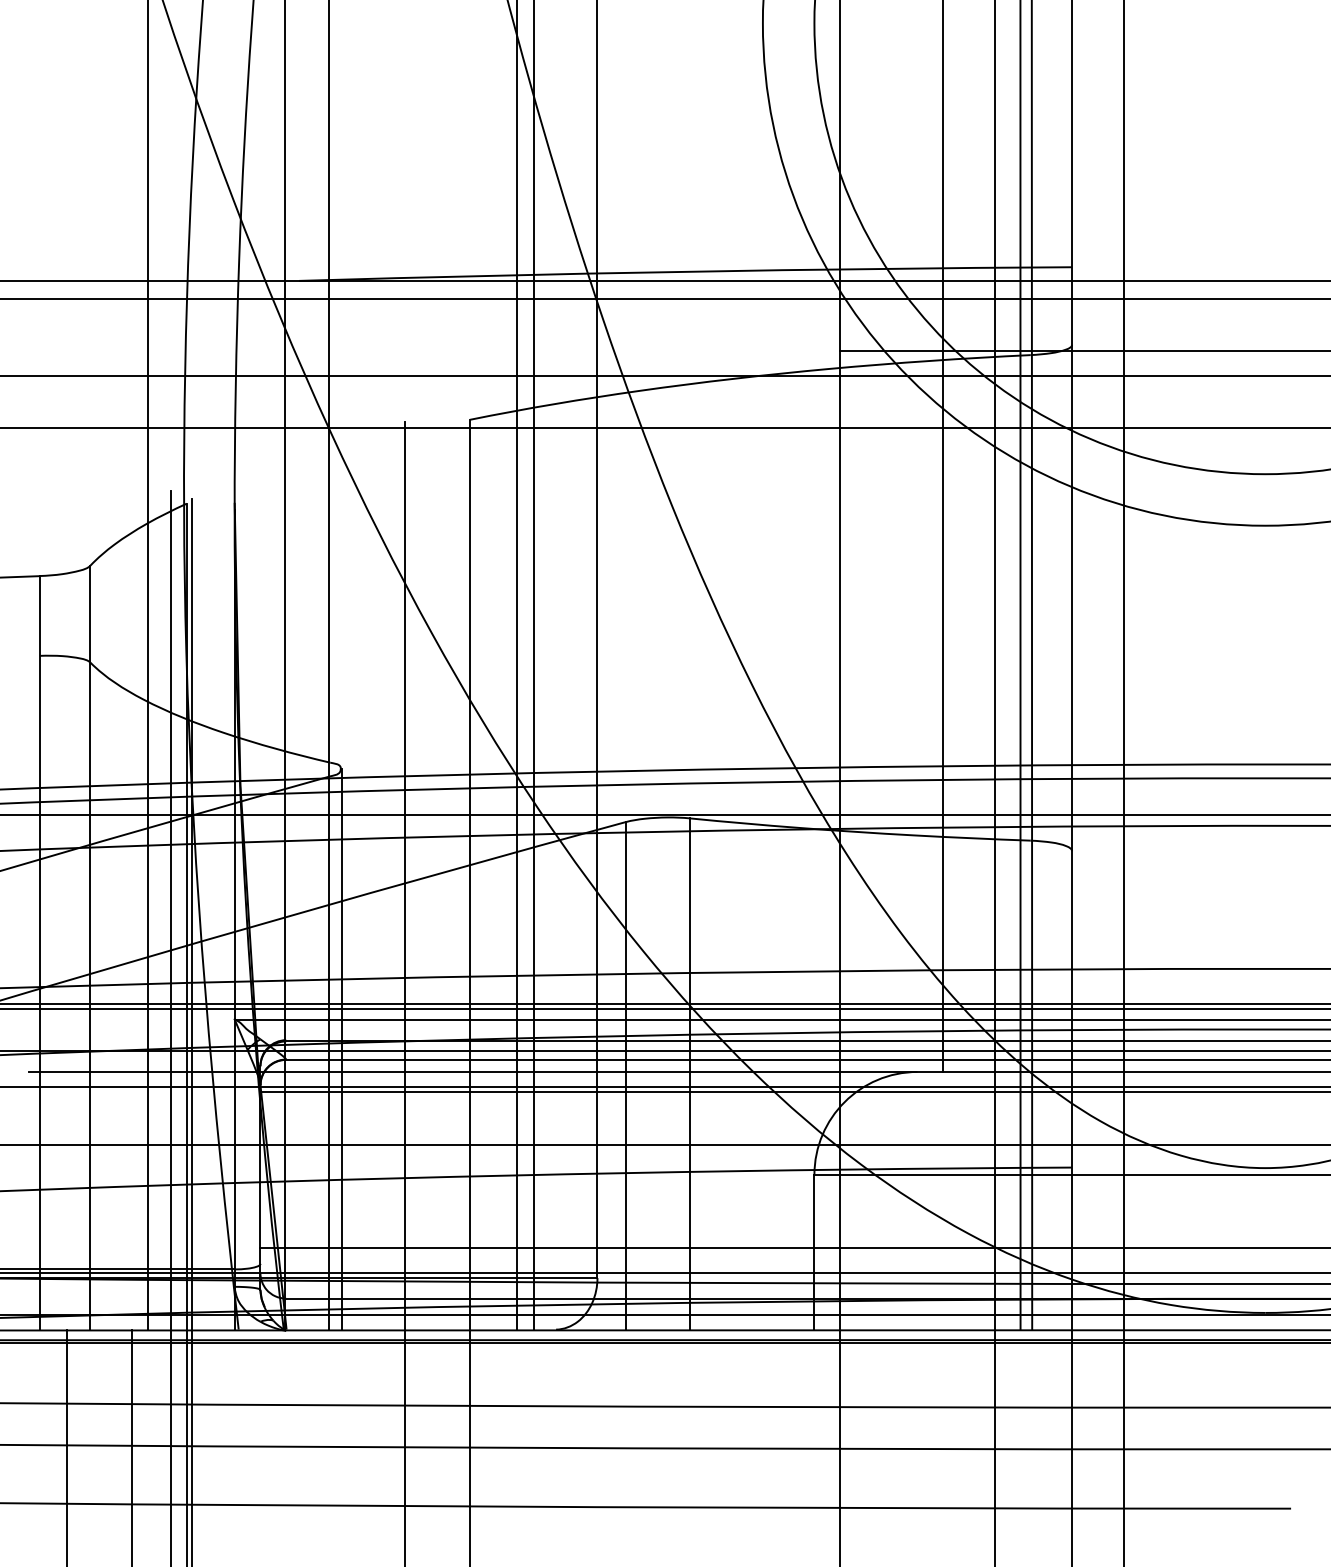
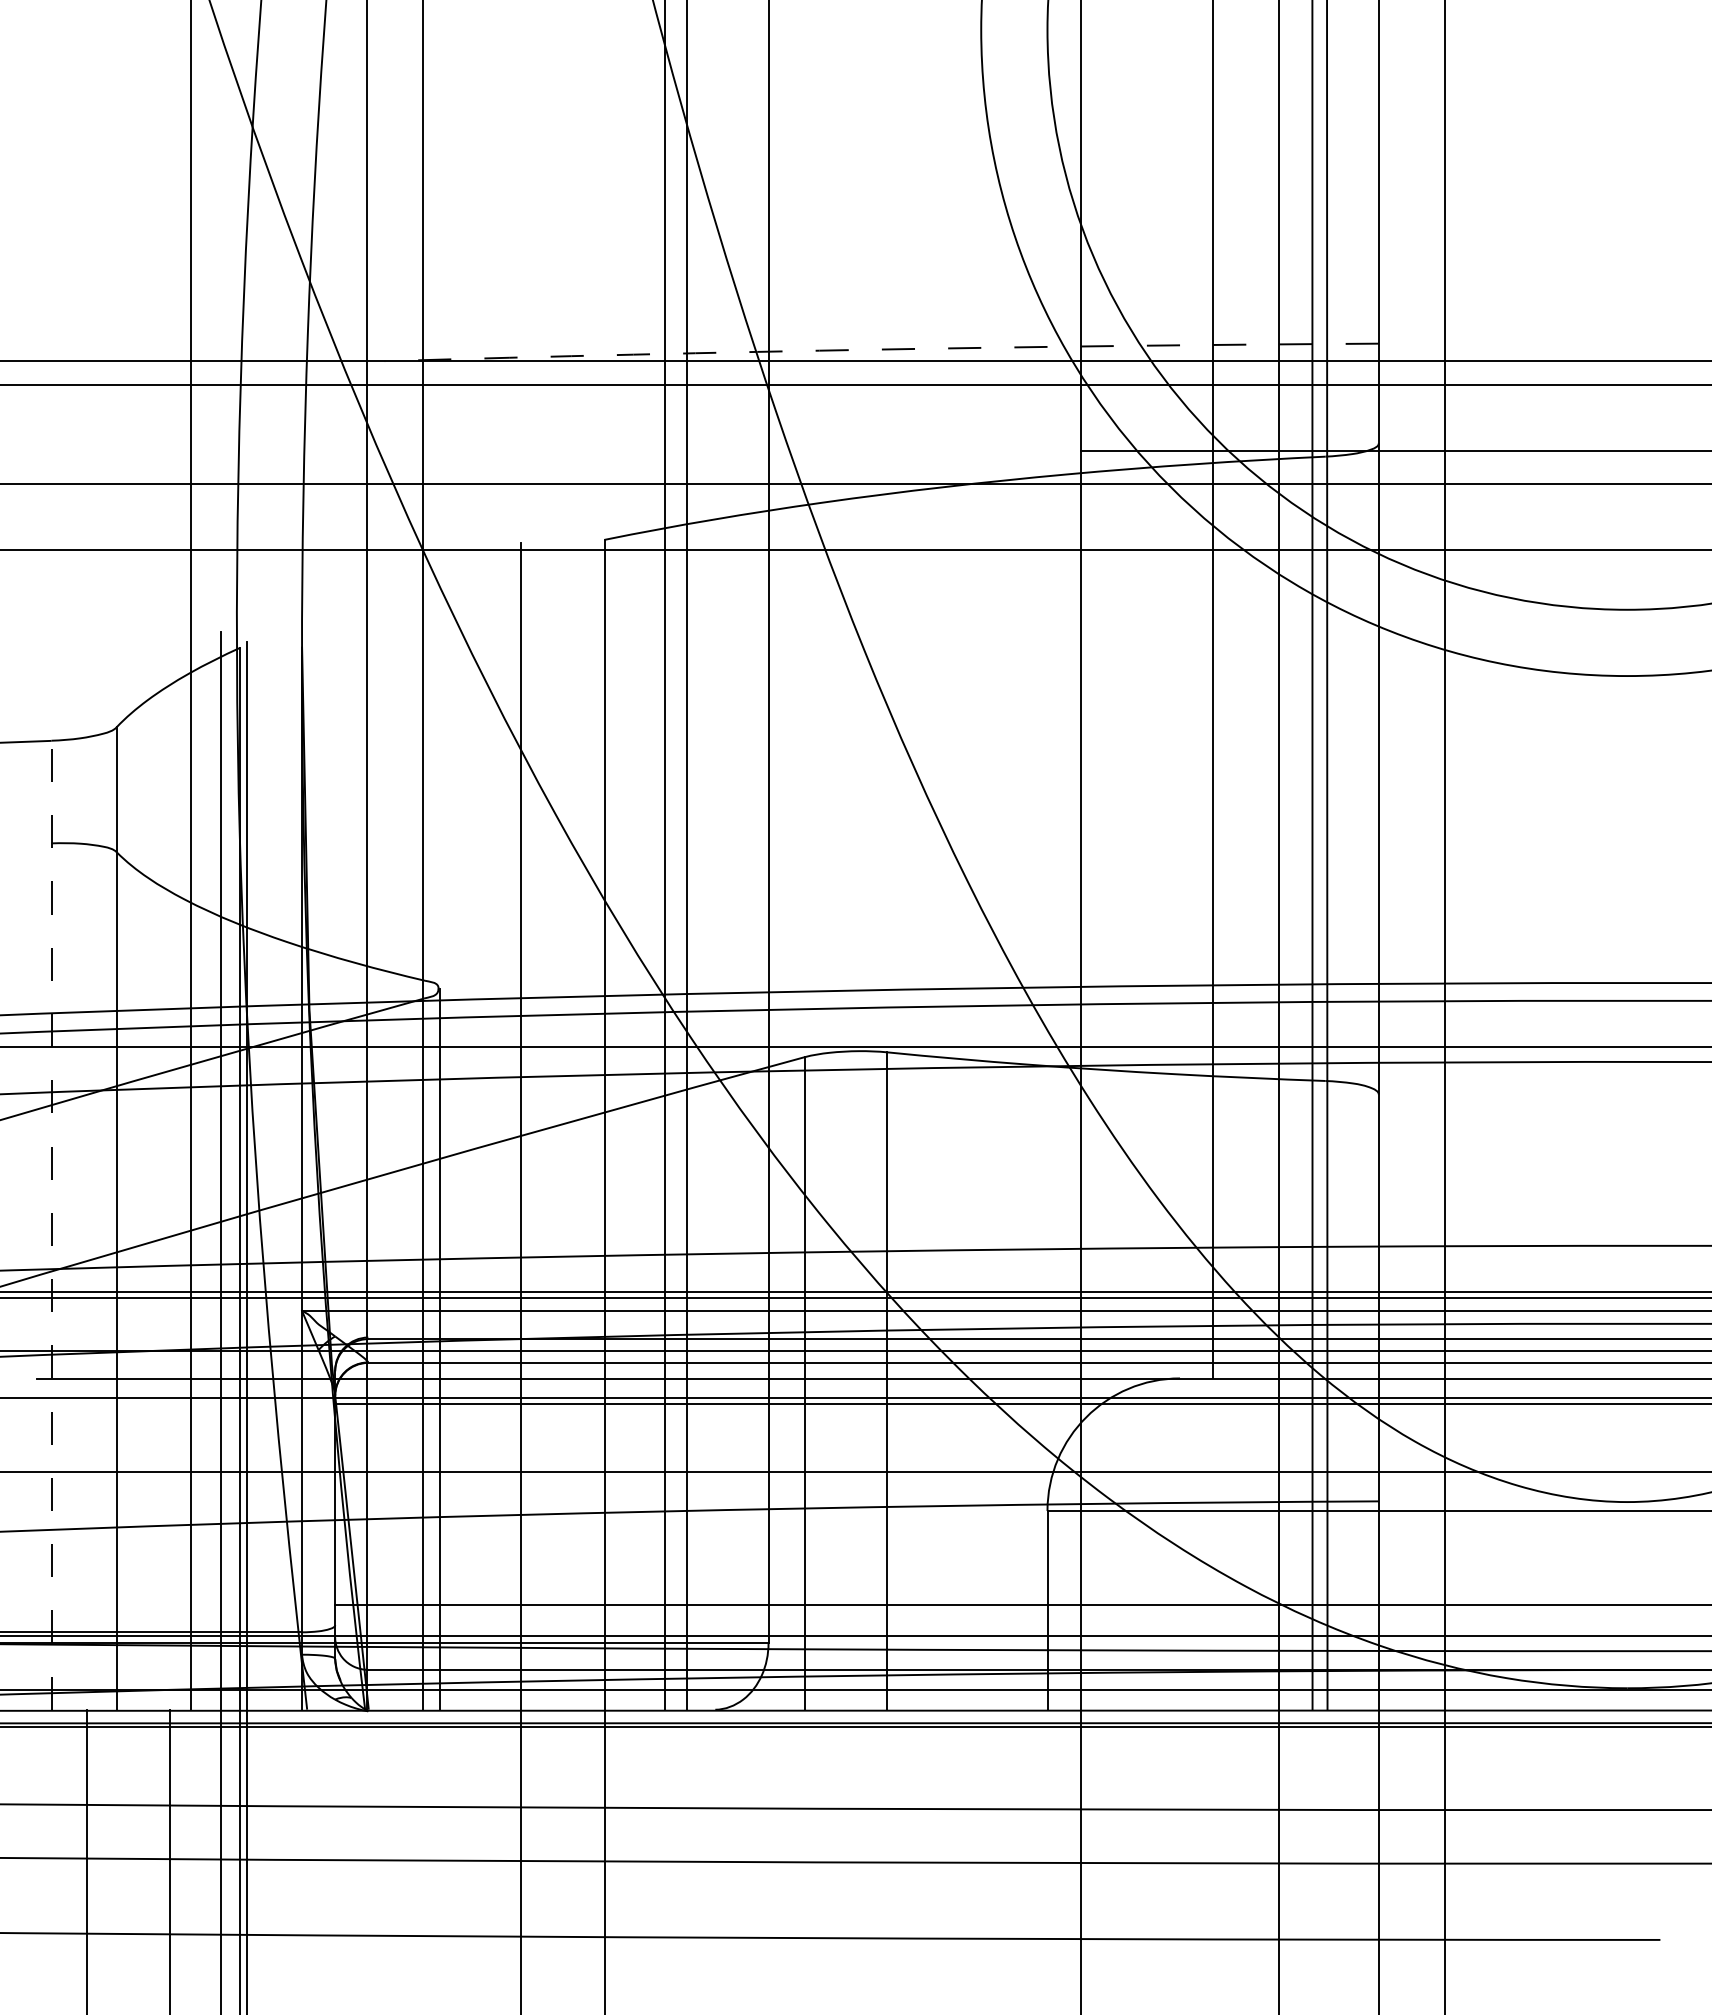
arc: (685, 271) -> (881, 349), solid -> dashed
line: (39, 953) -> (51, 1225), solid -> dashed

